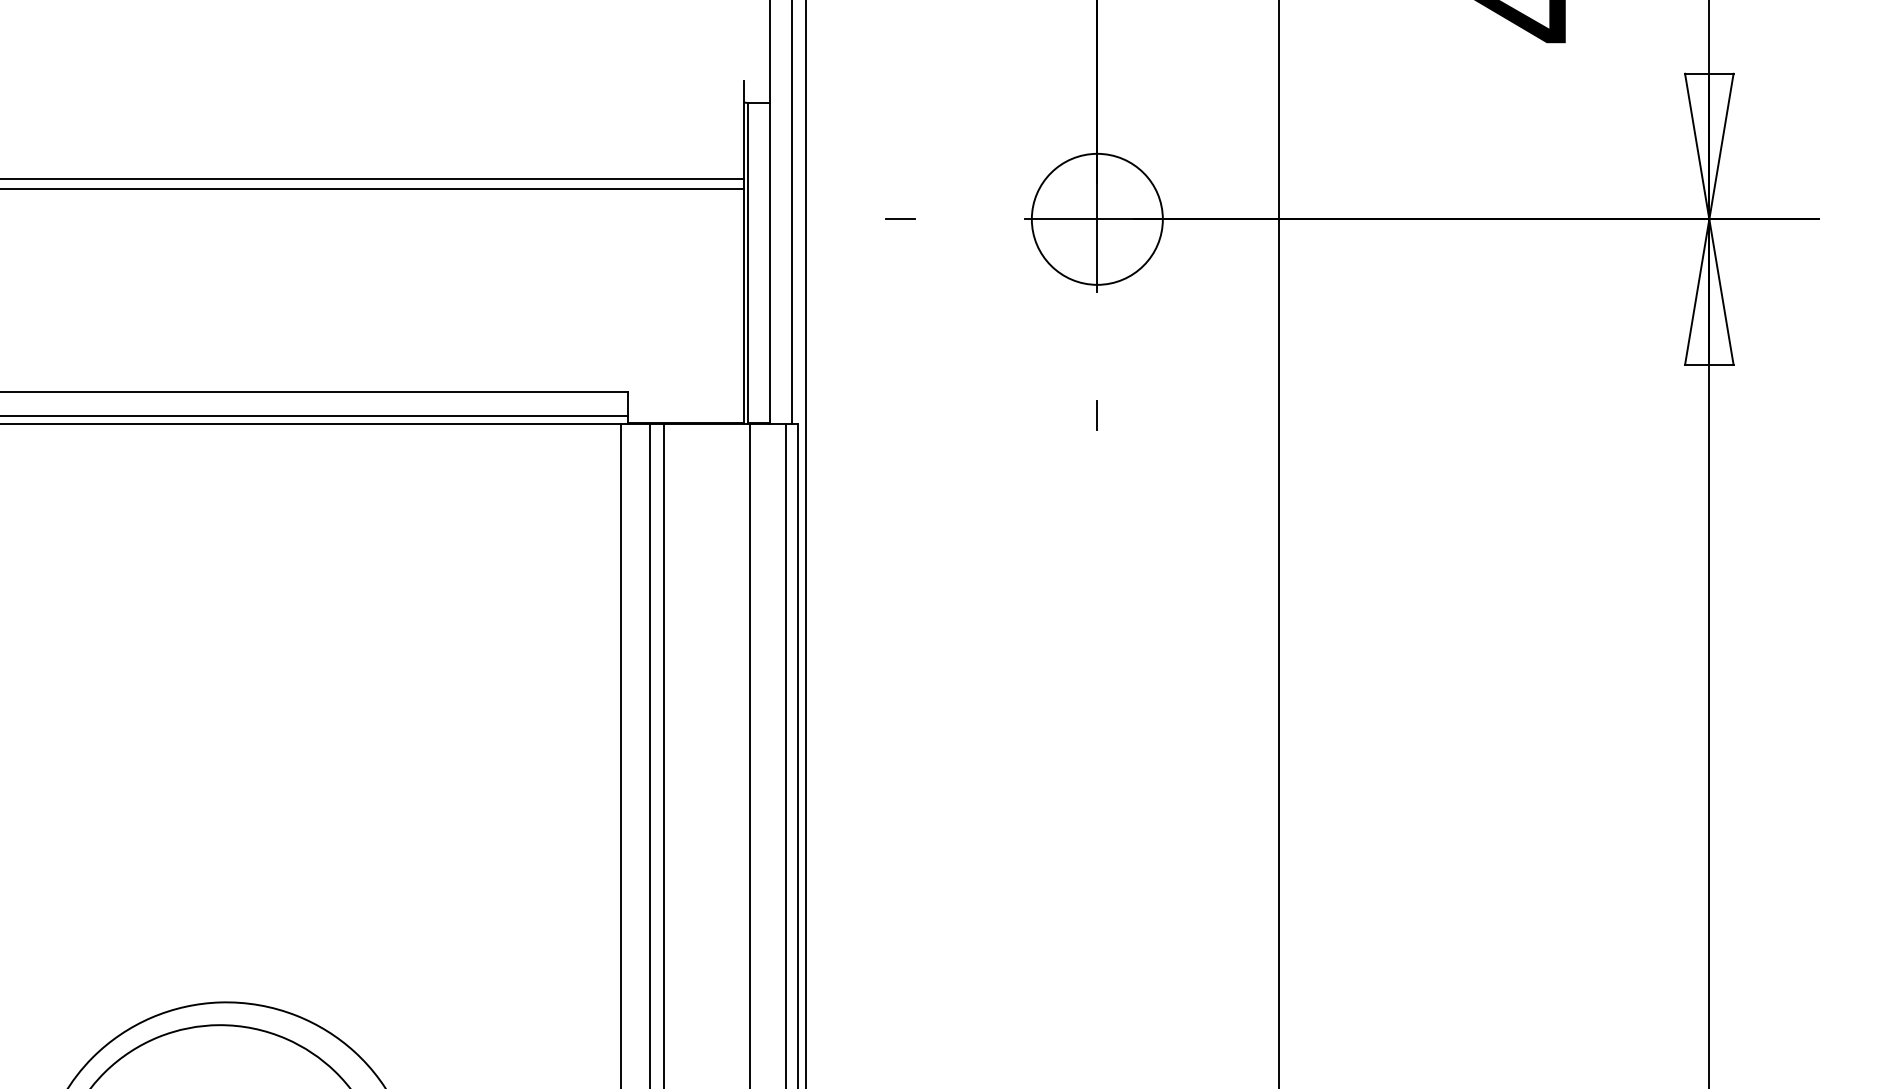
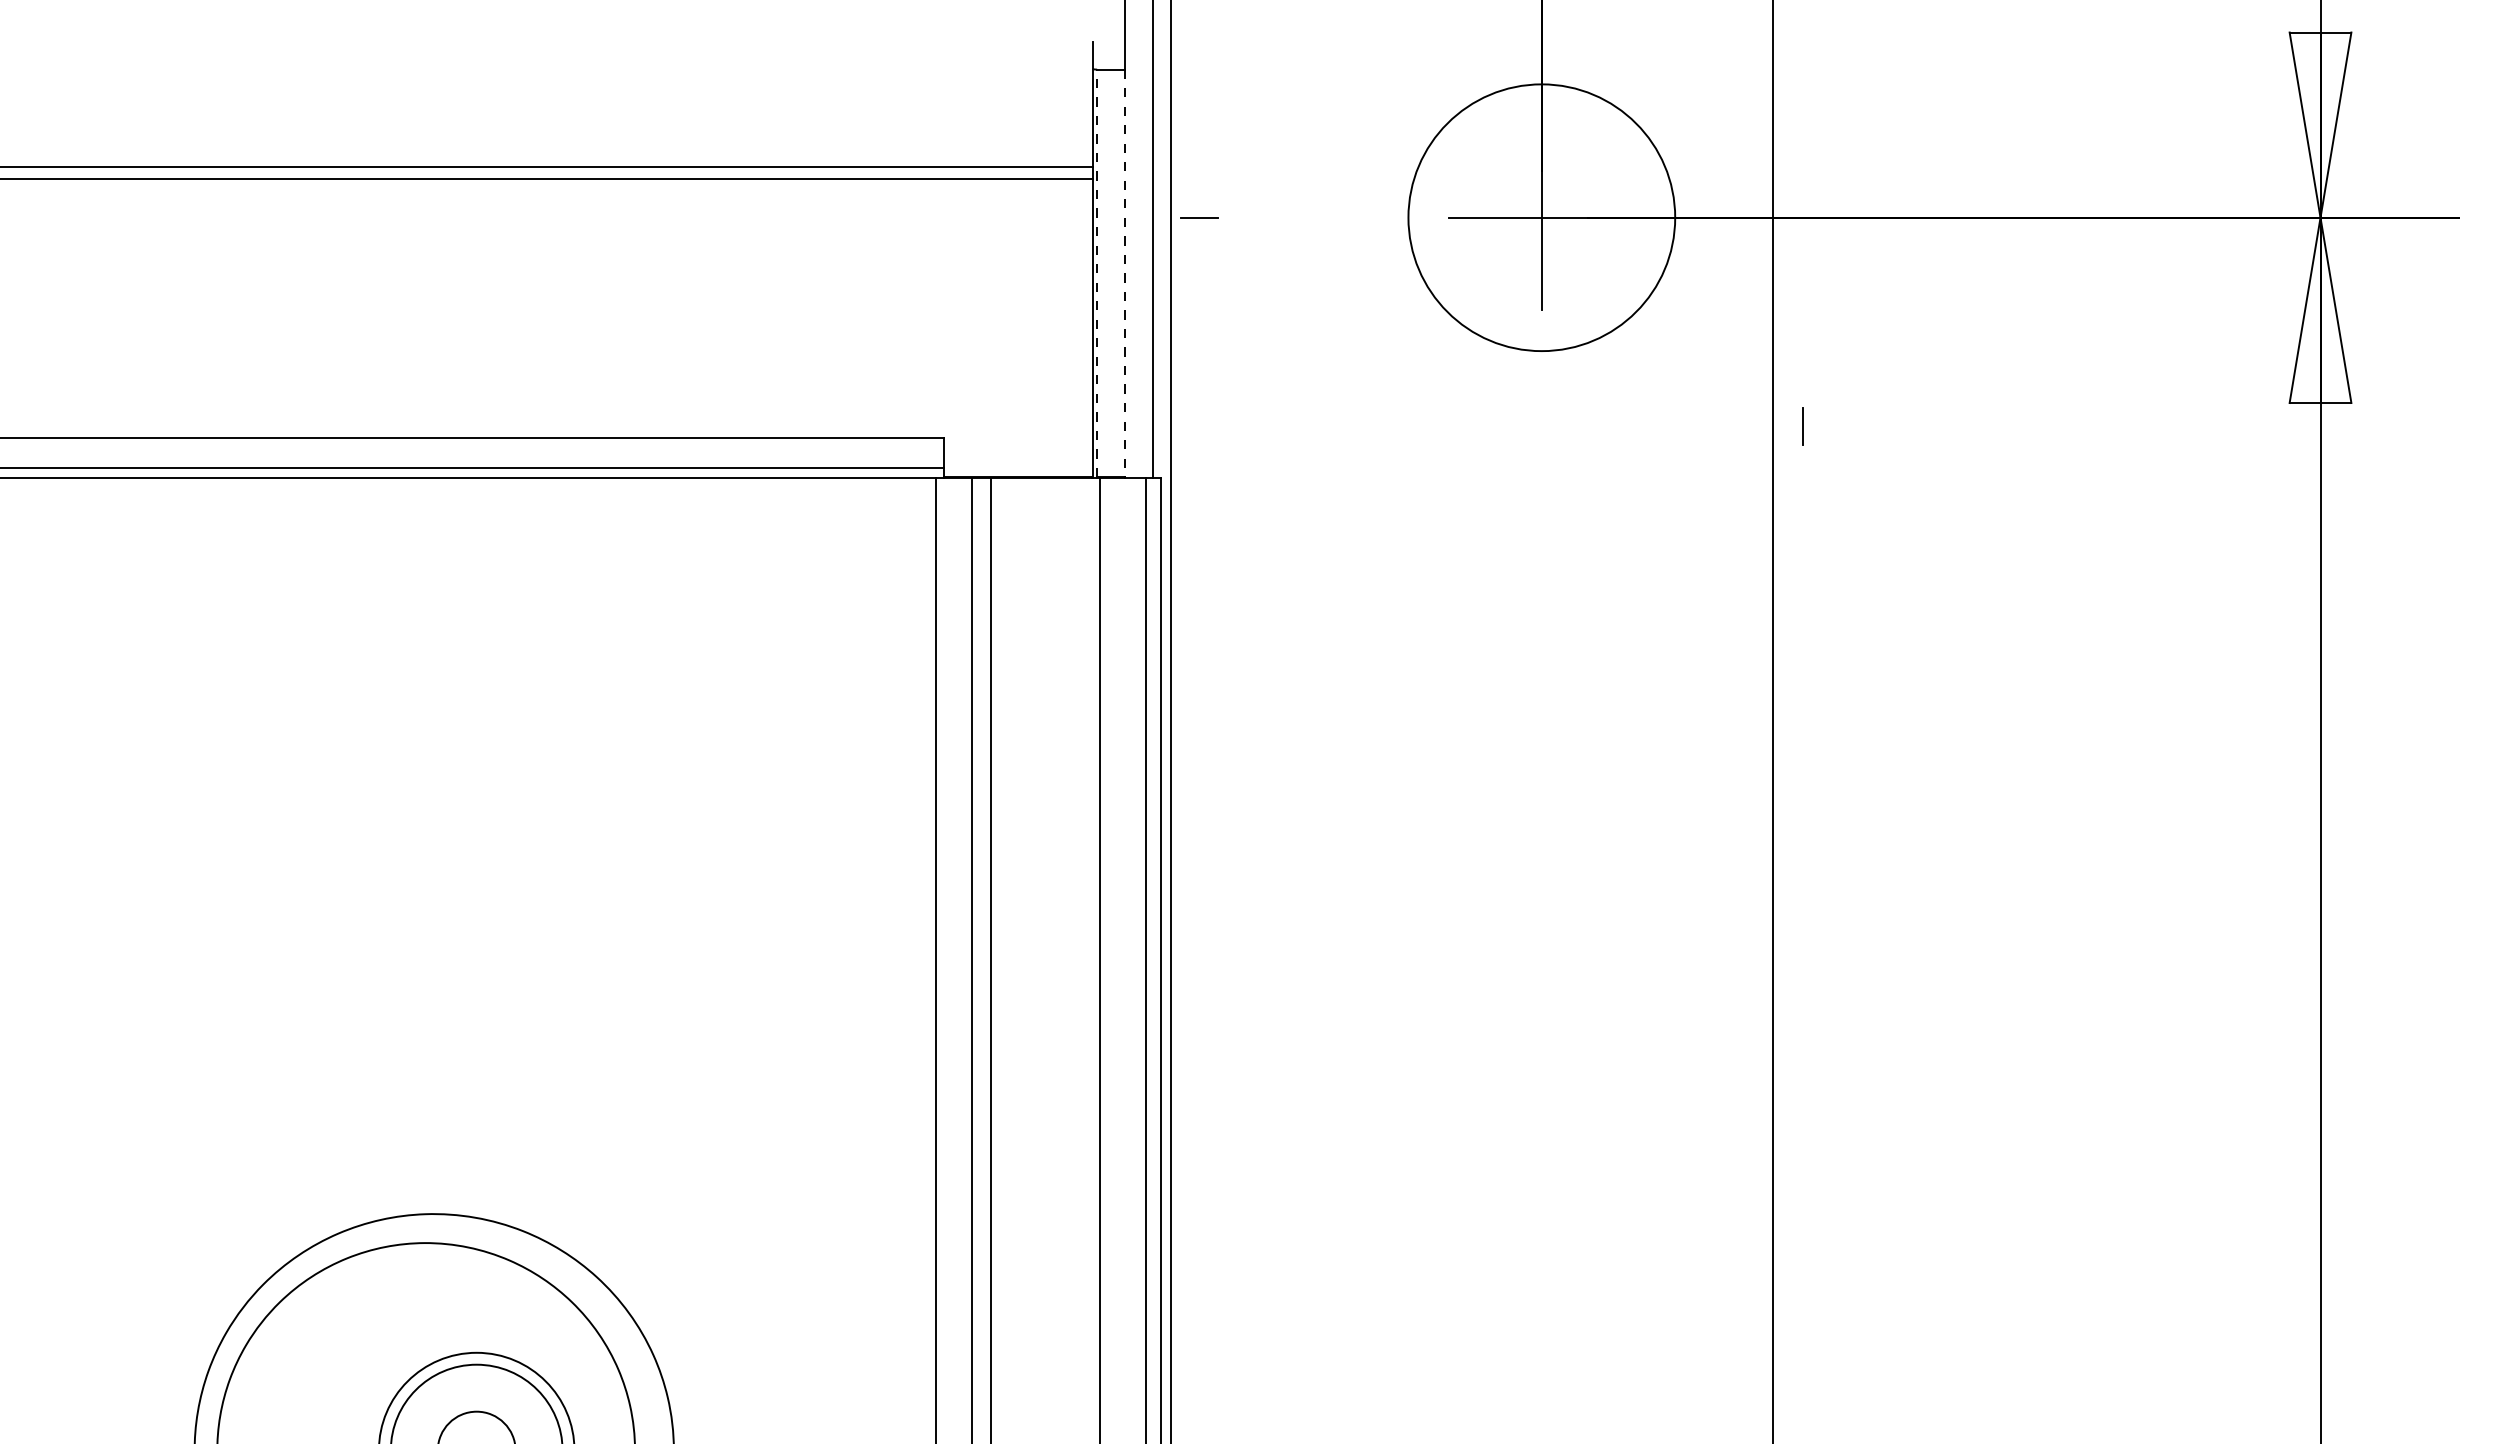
line: (900, 219) -> (1199, 217), moved
circle: (1097, 219) -> (1541, 217), size x1.6
line: (748, 263) -> (1097, 273), solid -> dashed
line: (770, 263) -> (1125, 273), solid -> dashed
line: (1097, 415) -> (1802, 426), moved

